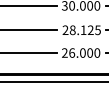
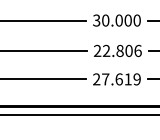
text: (84, 29) -> (121, 50), 28.125 -> 22.806
text: (84, 53) -> (121, 79), 26.000 -> 27.619

